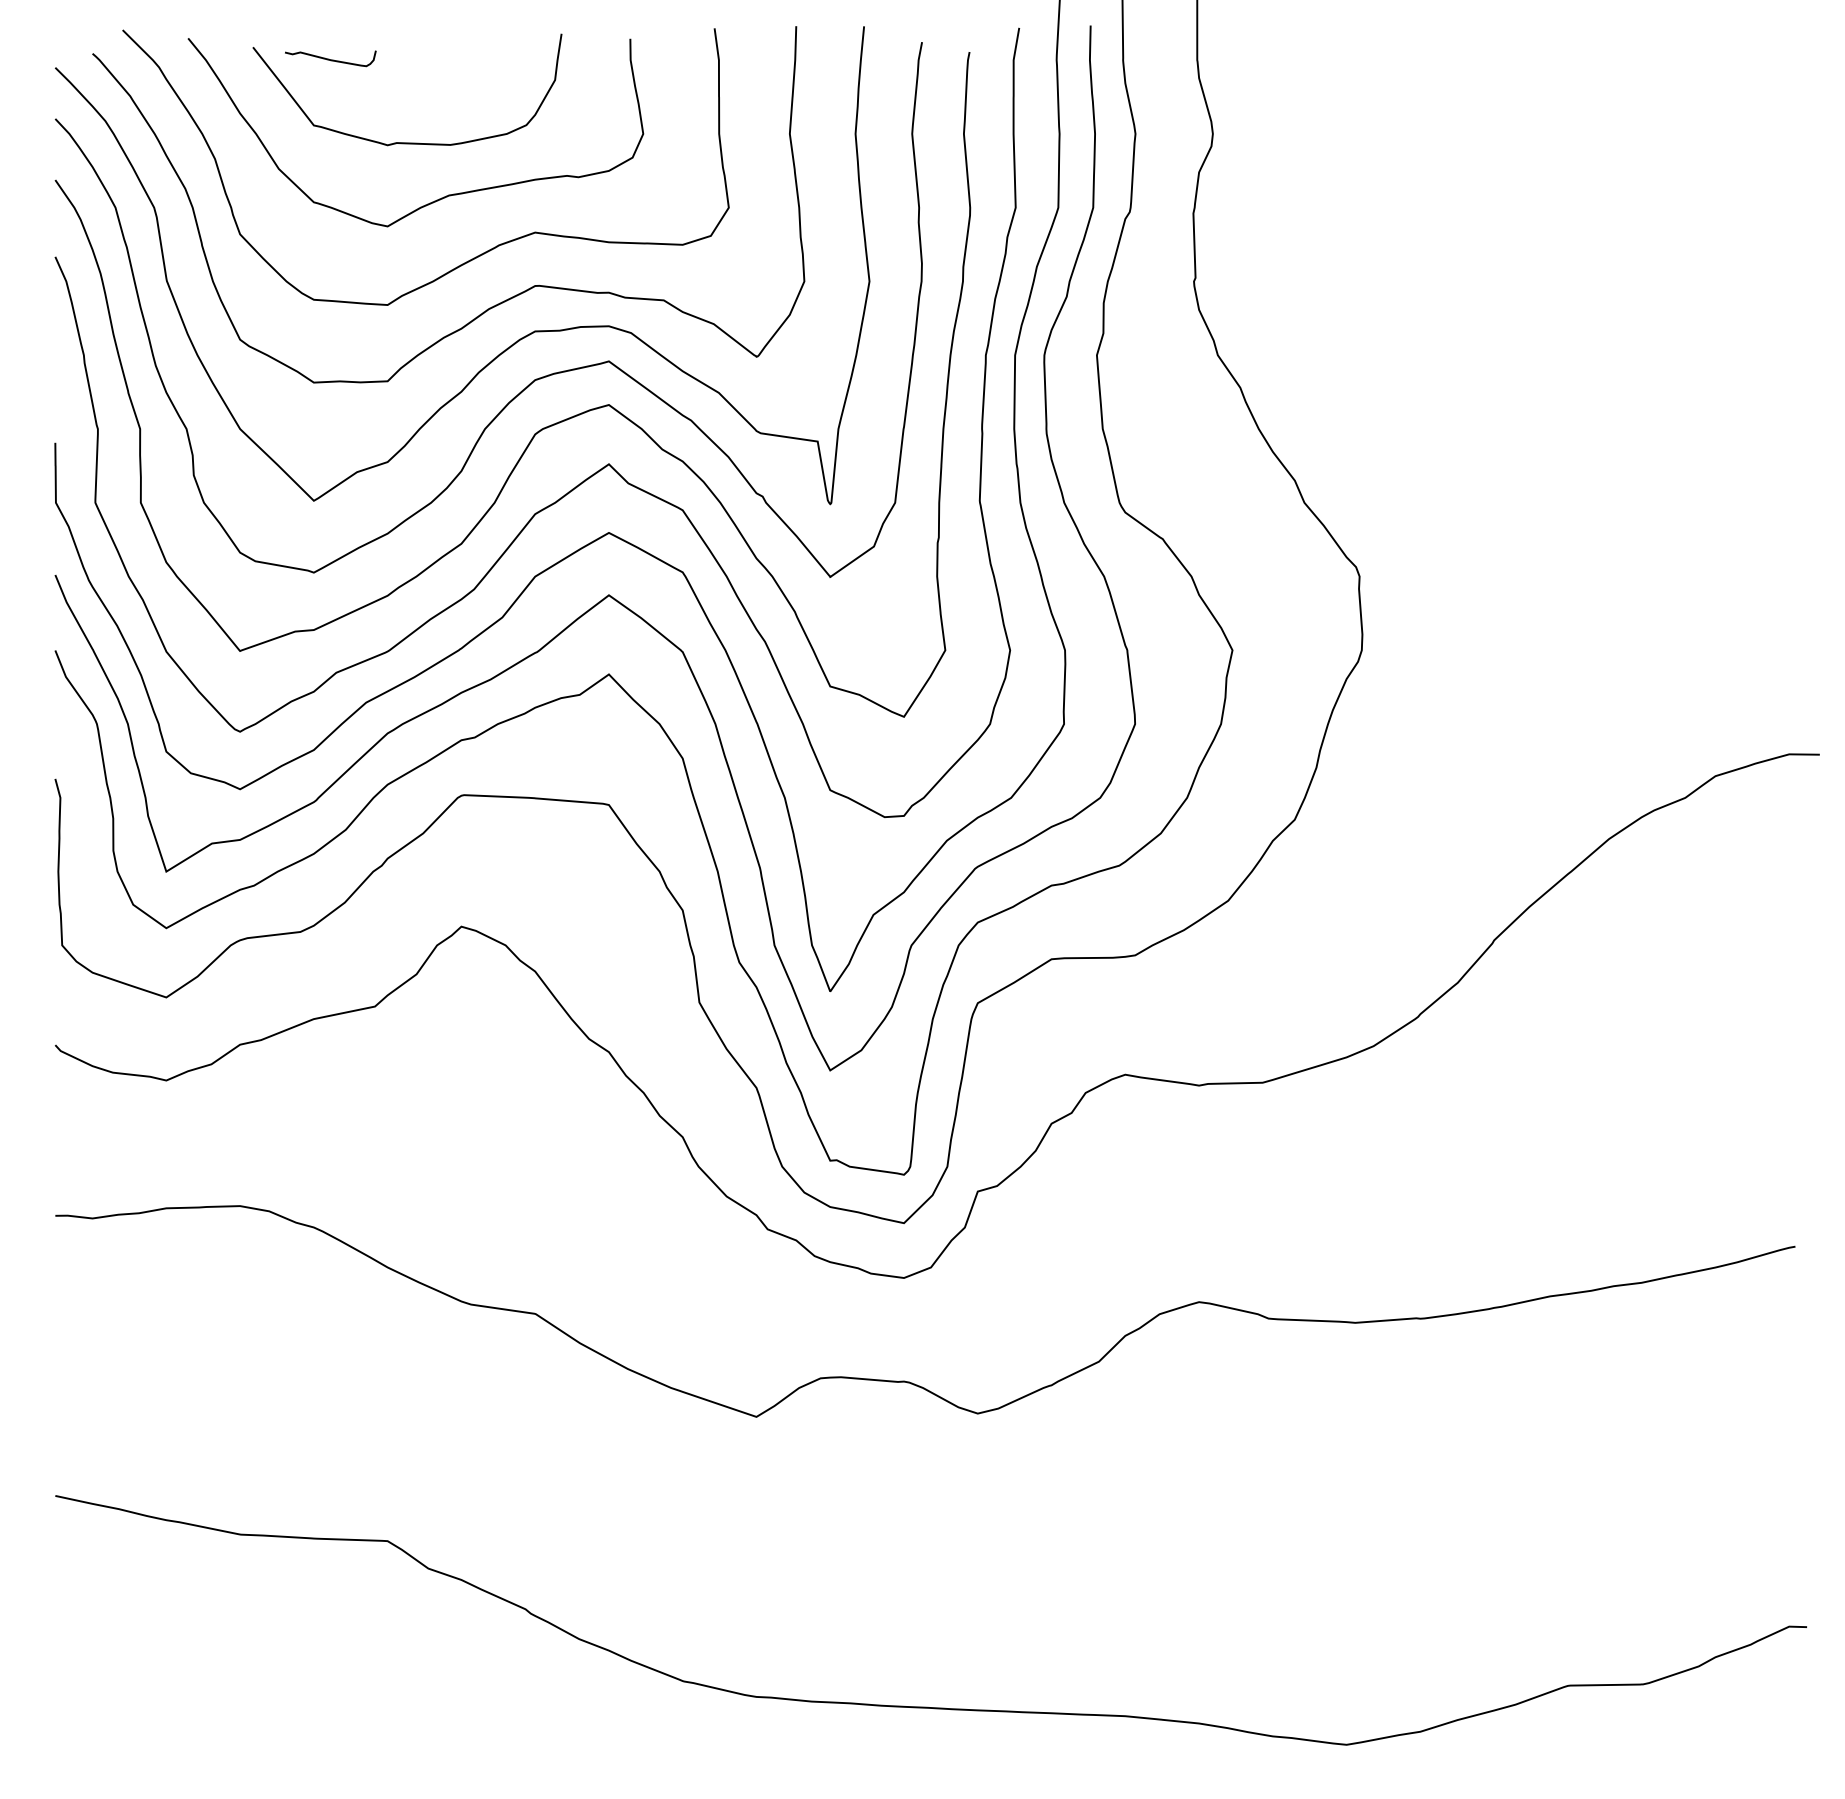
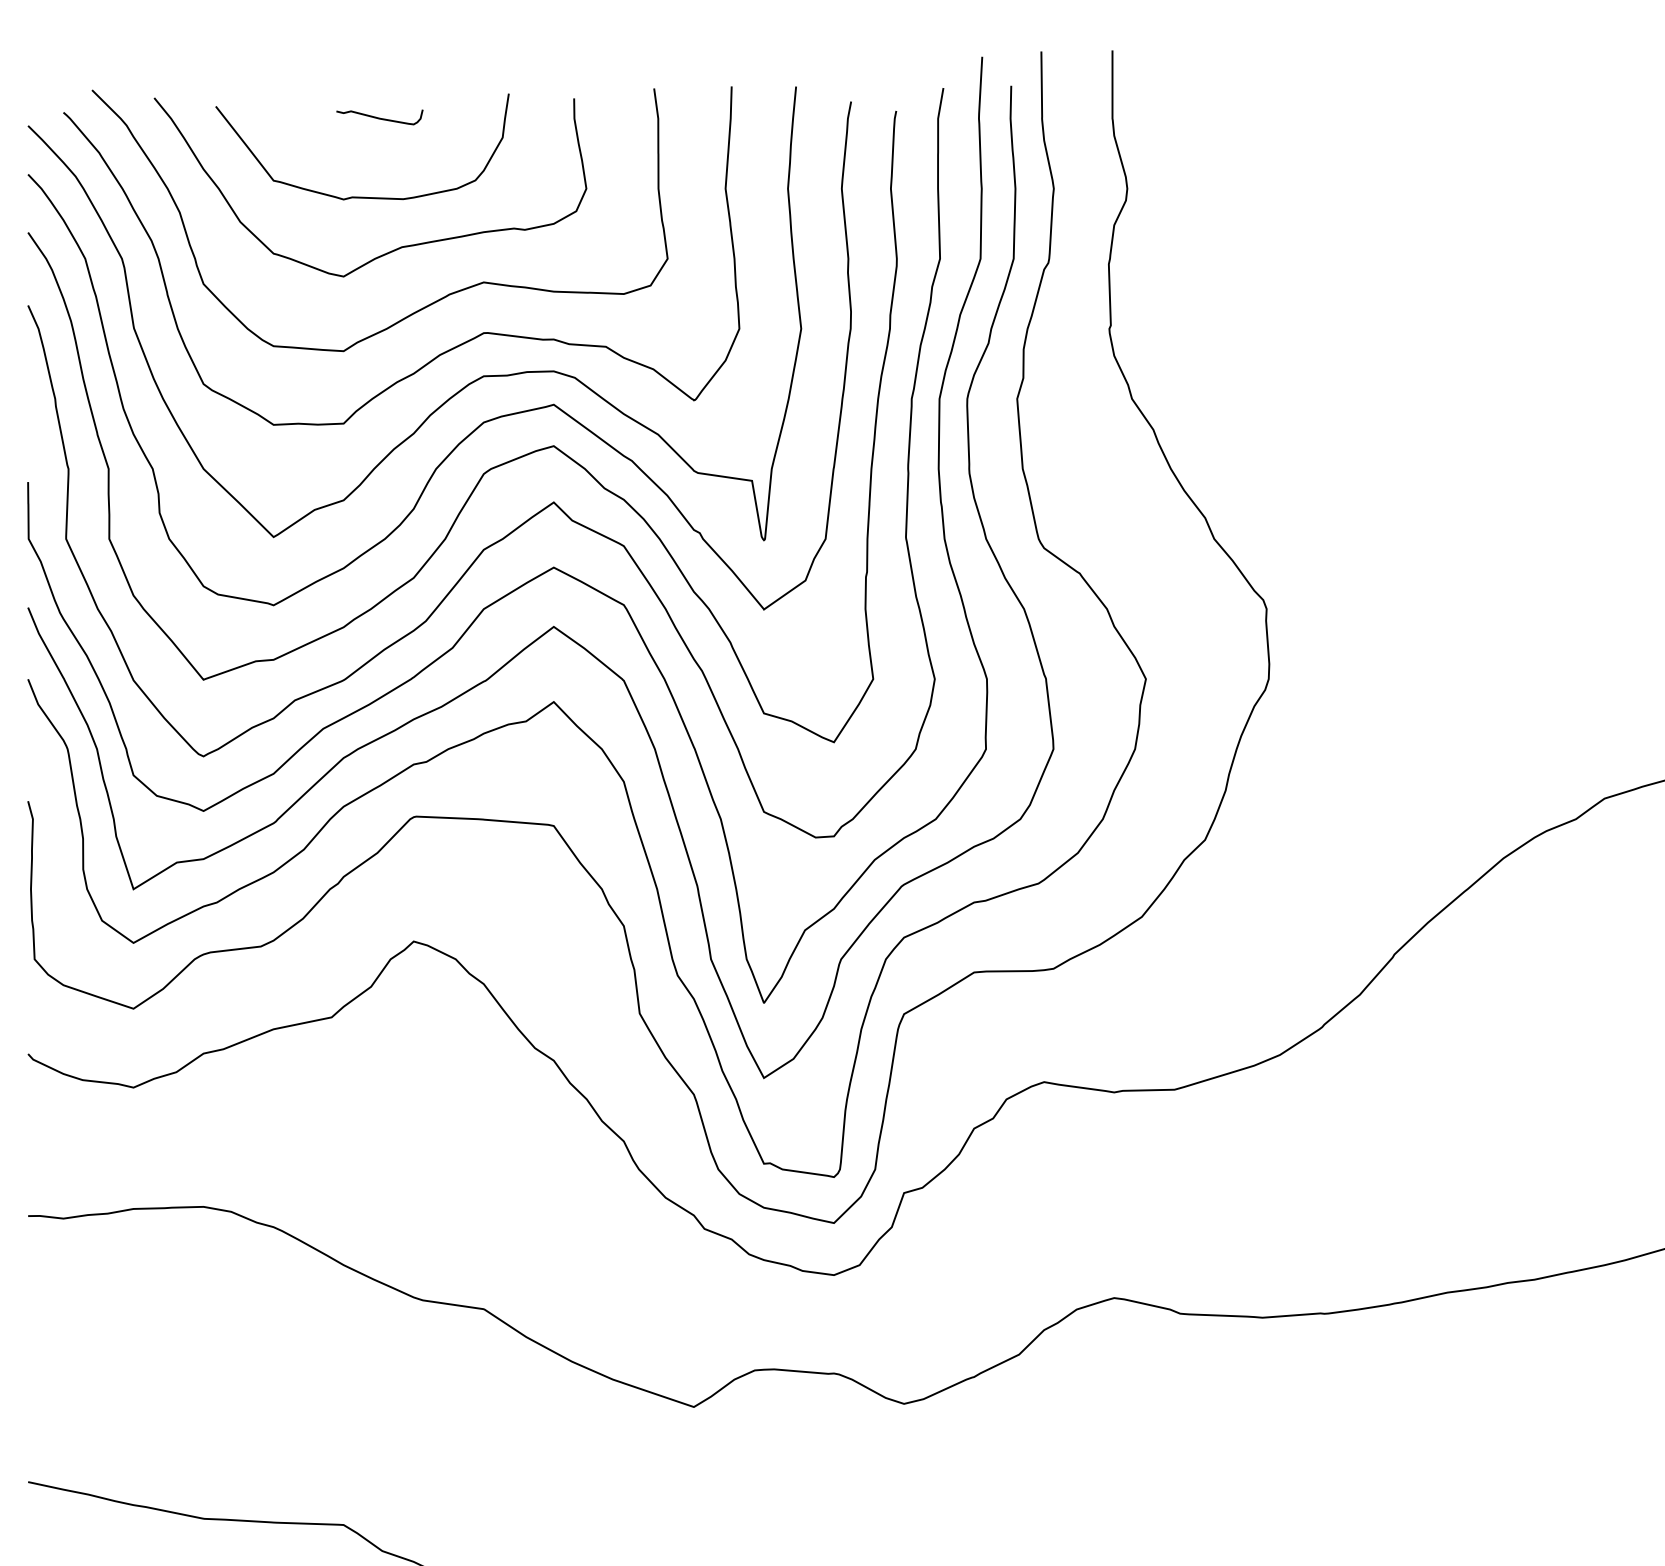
curve: (330, 59) -> (379, 118), moved

